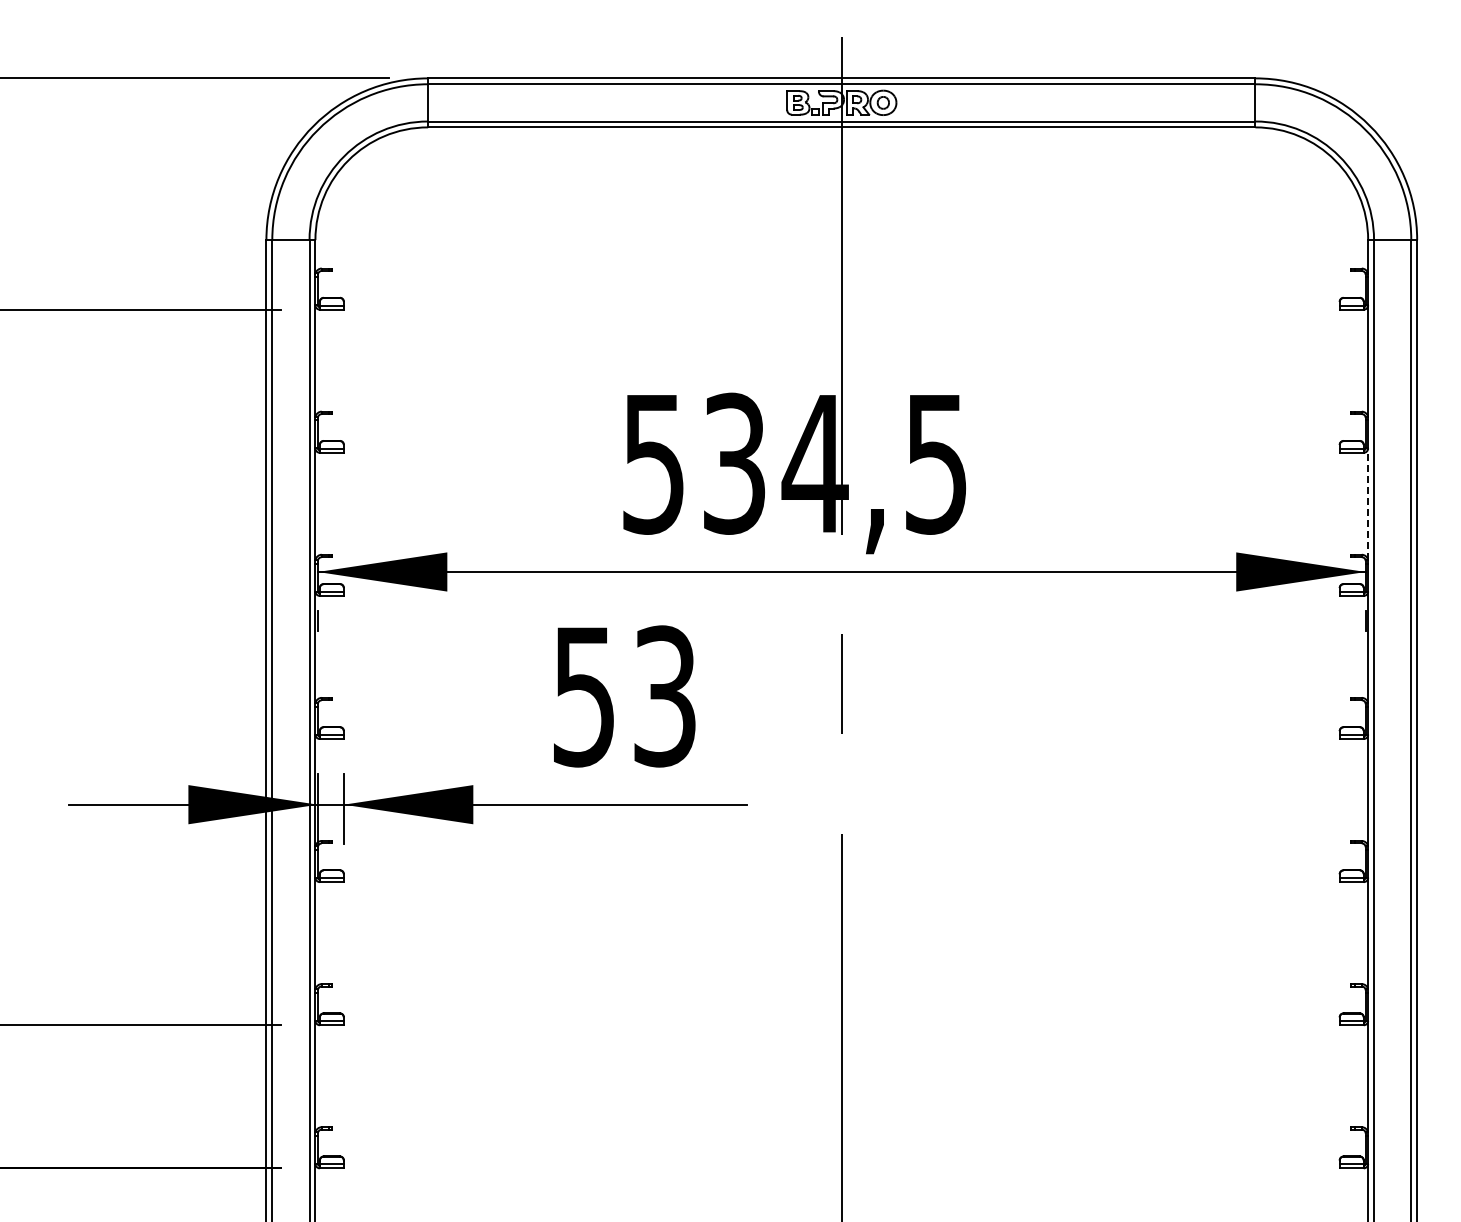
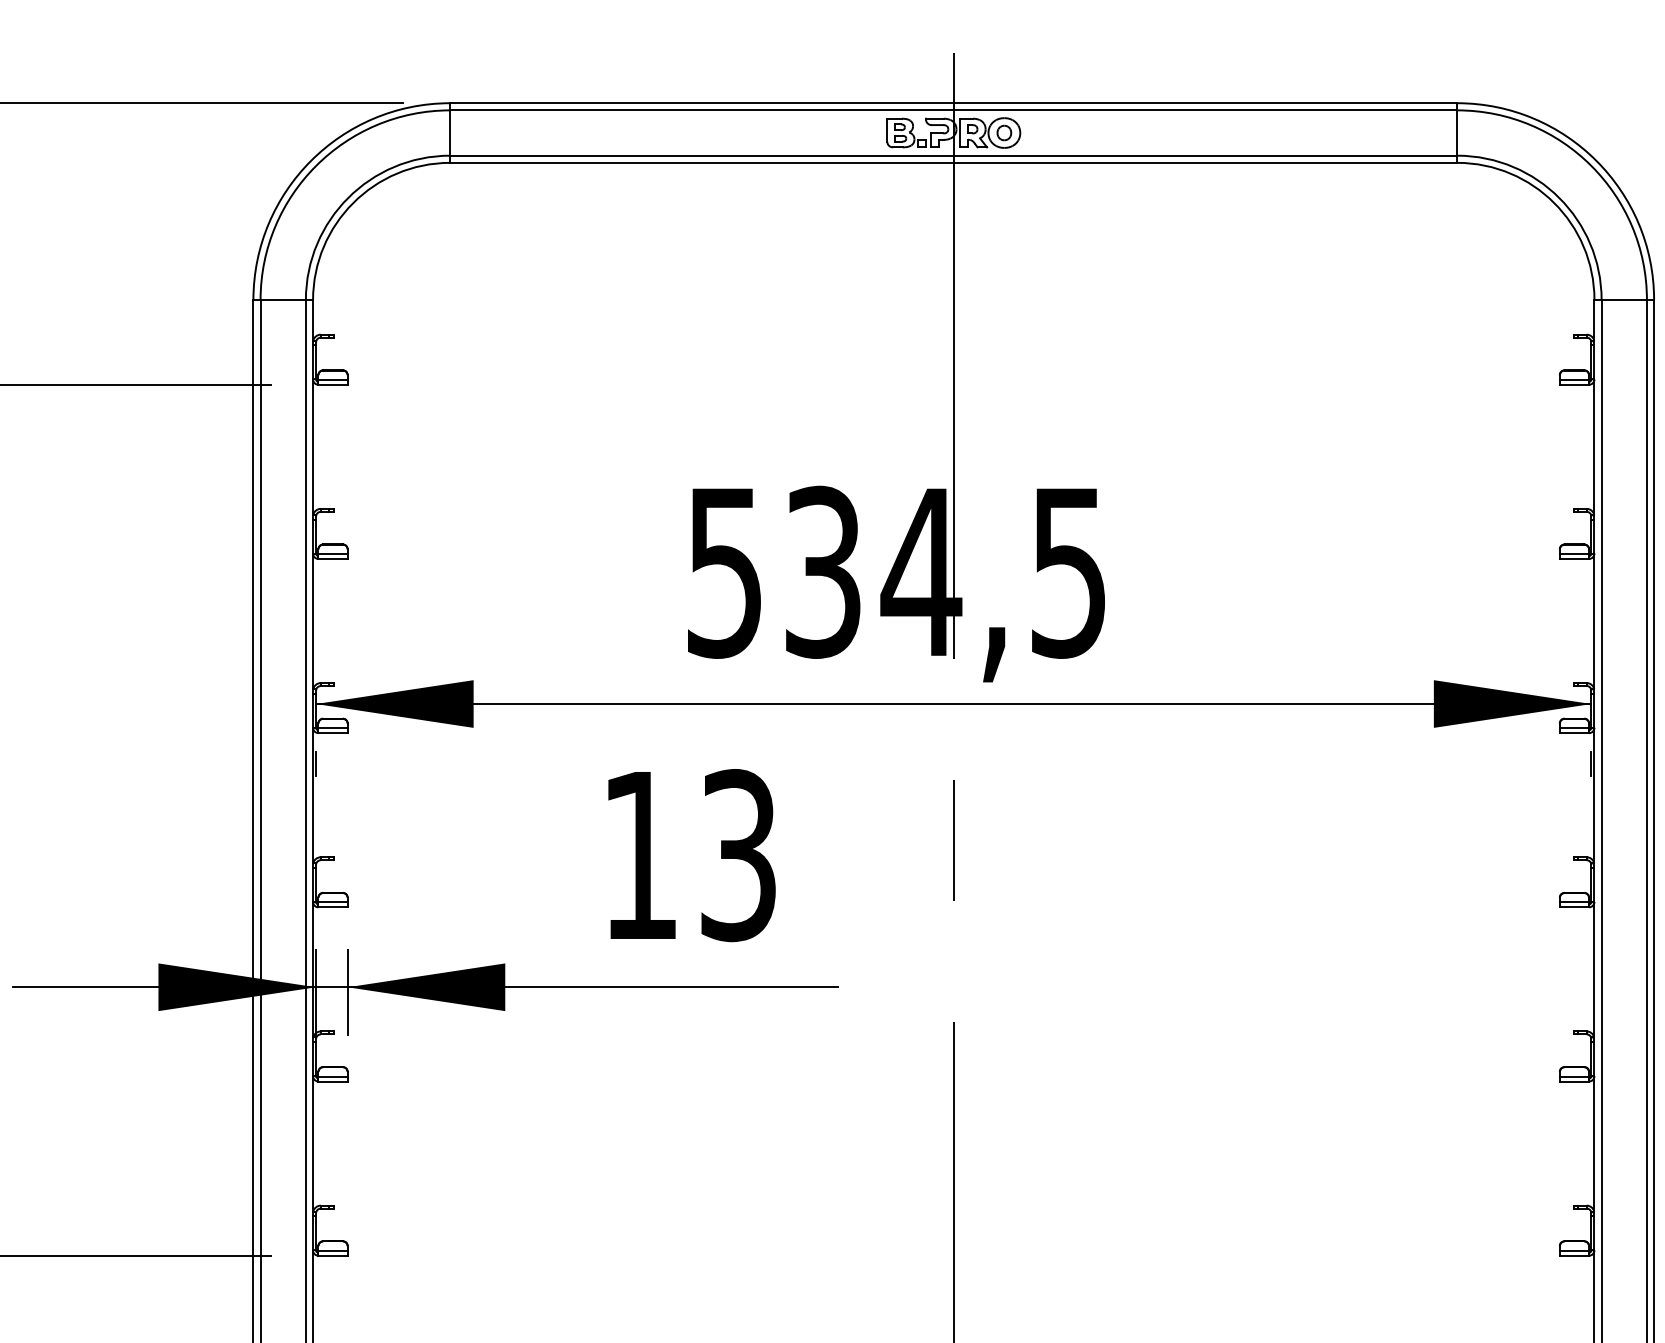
line: (1368, 504) -> (1594, 621), dashed -> solid
text: (583, 697) -> (639, 856), 53 -> 13

